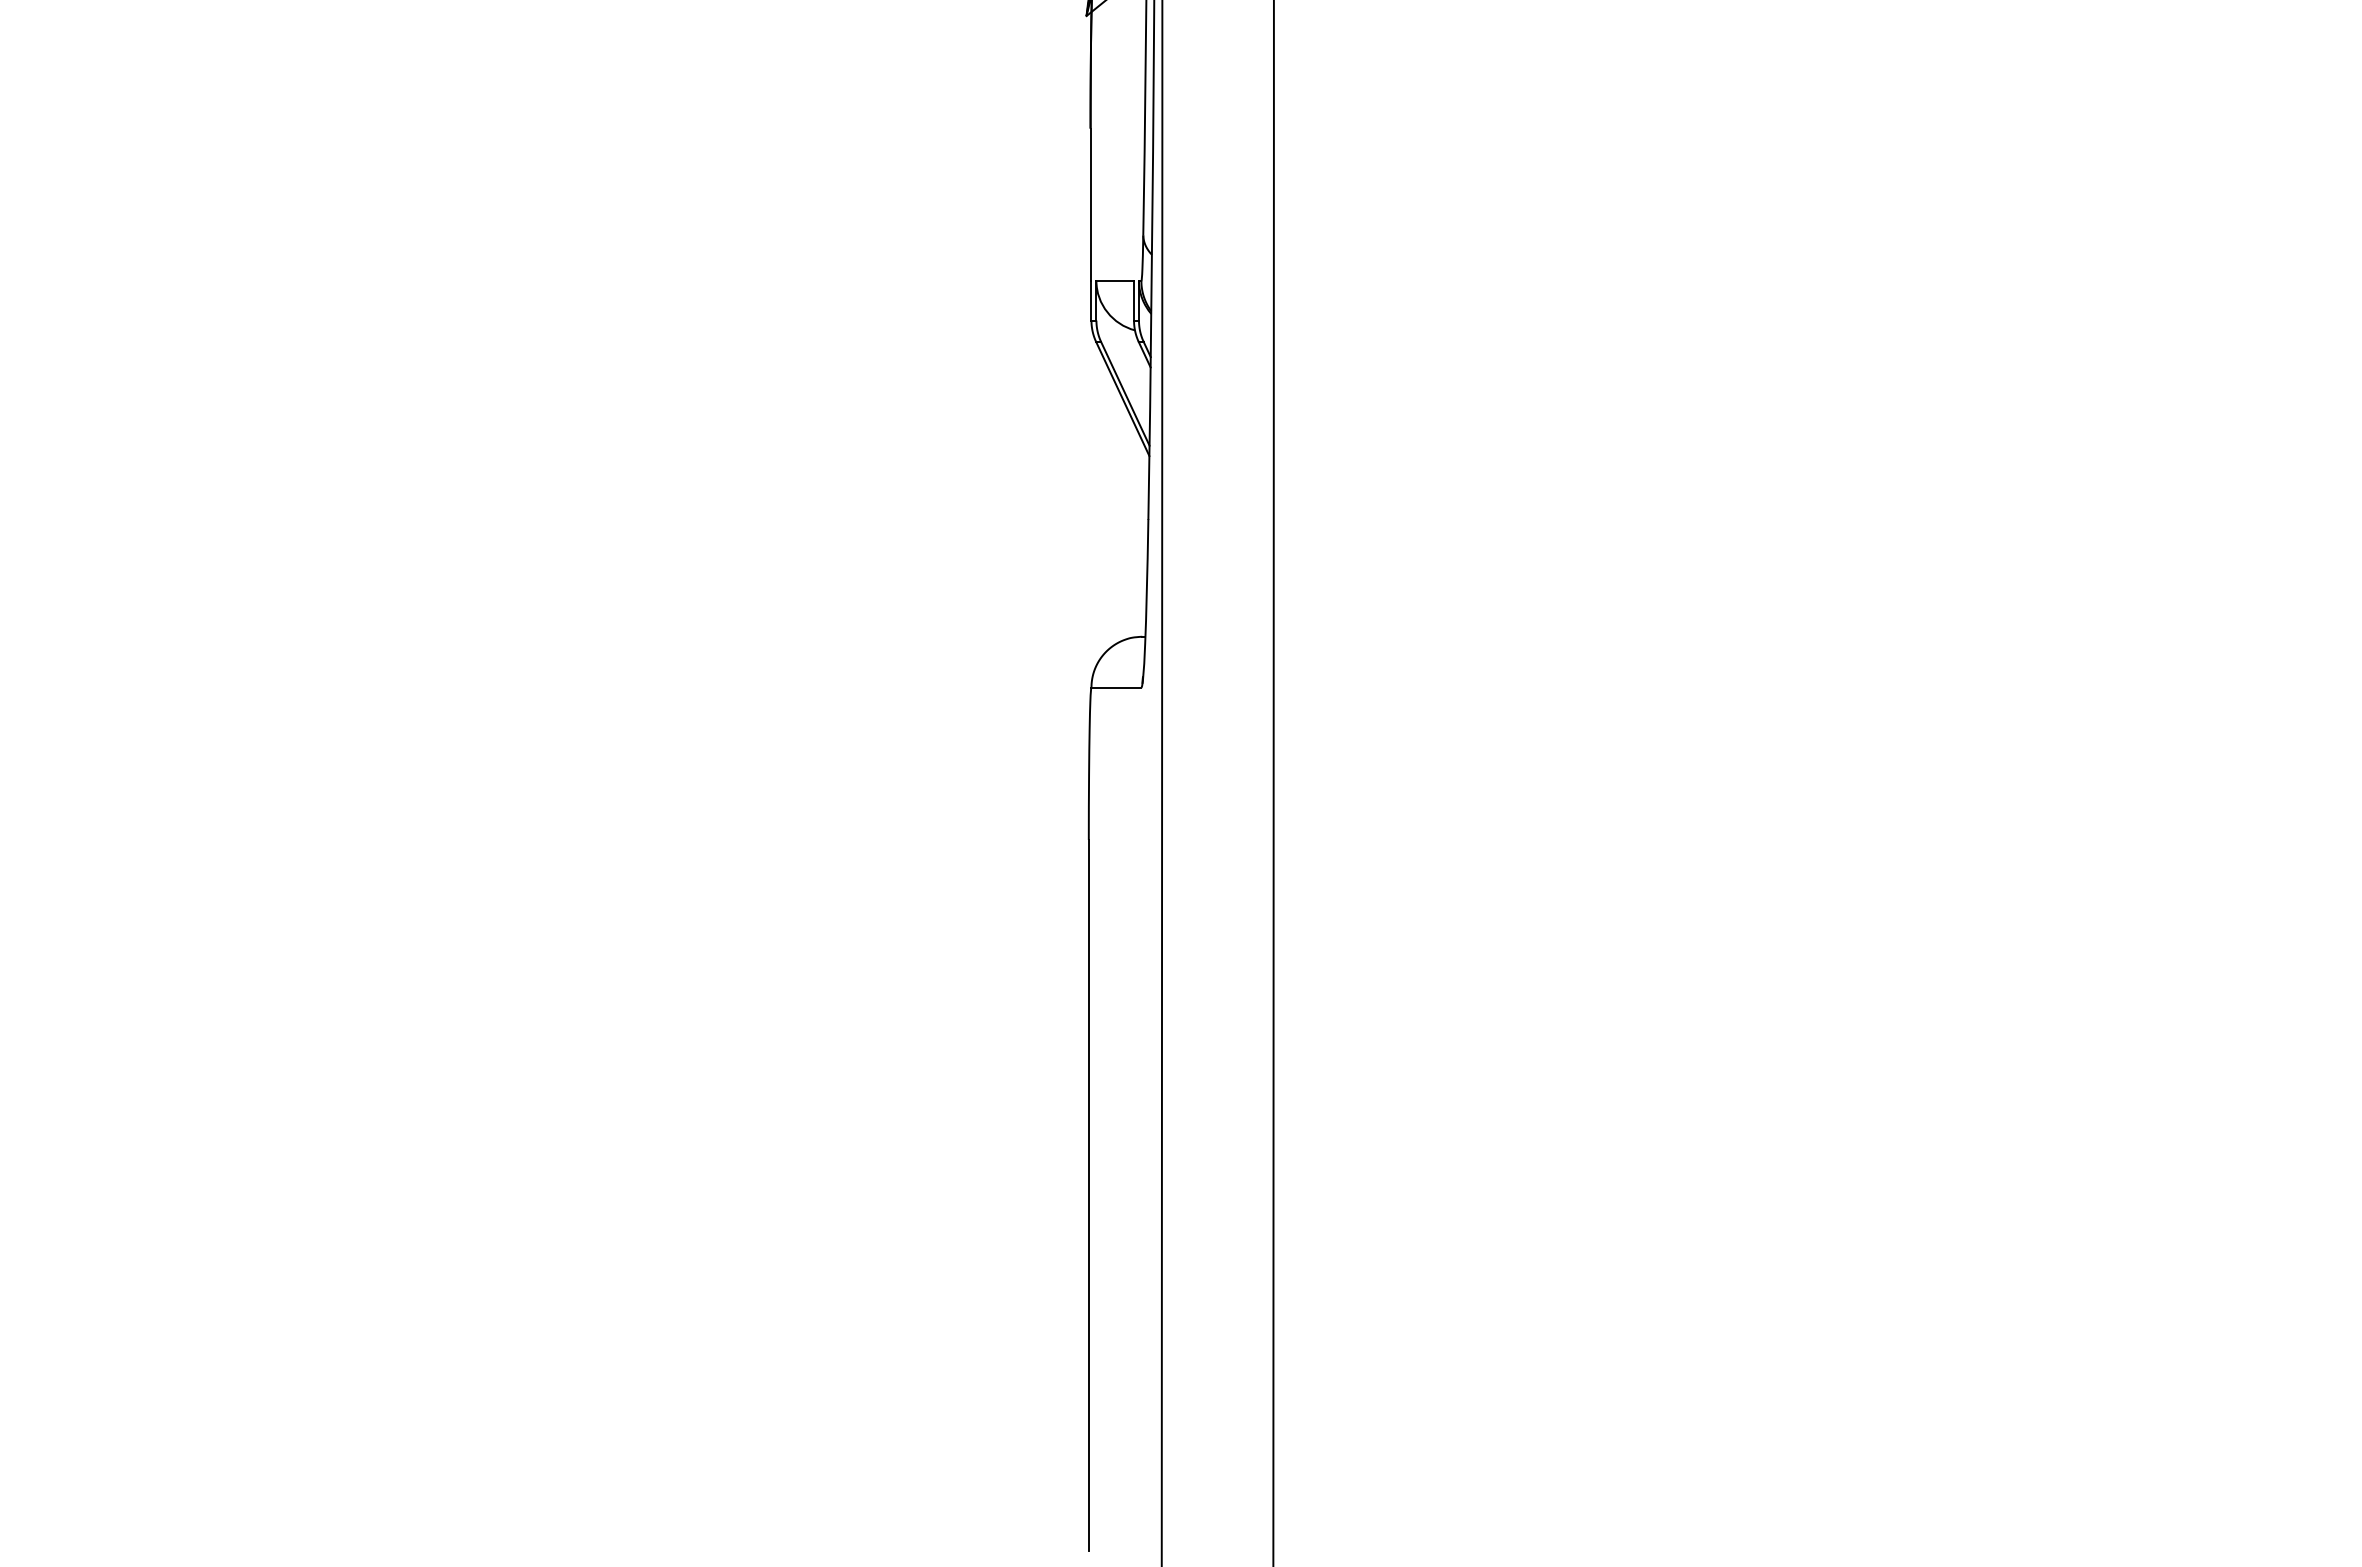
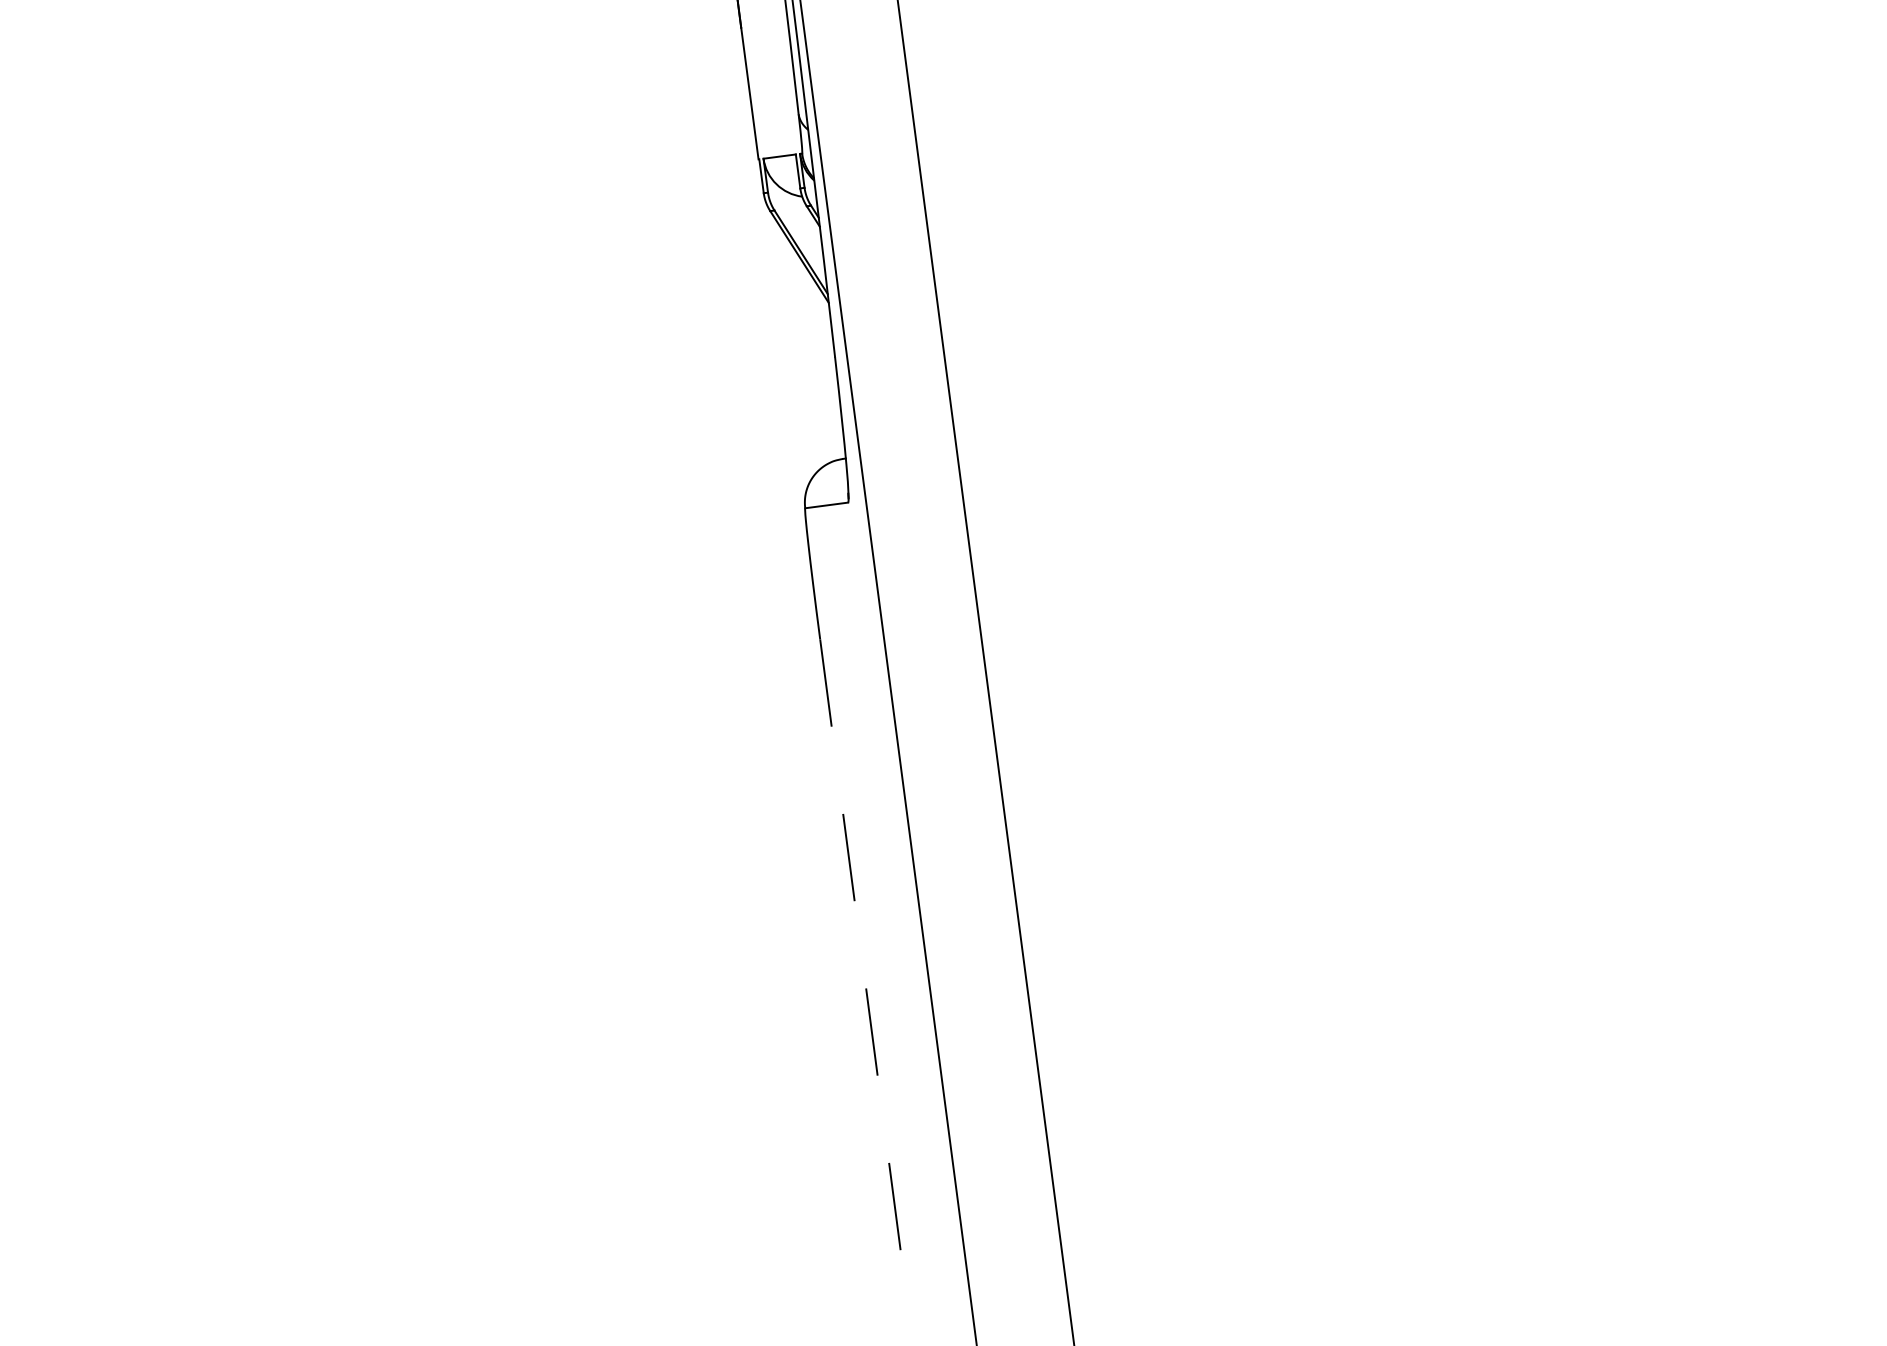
line: (1088, 1195) -> (860, 944), solid -> dashed

